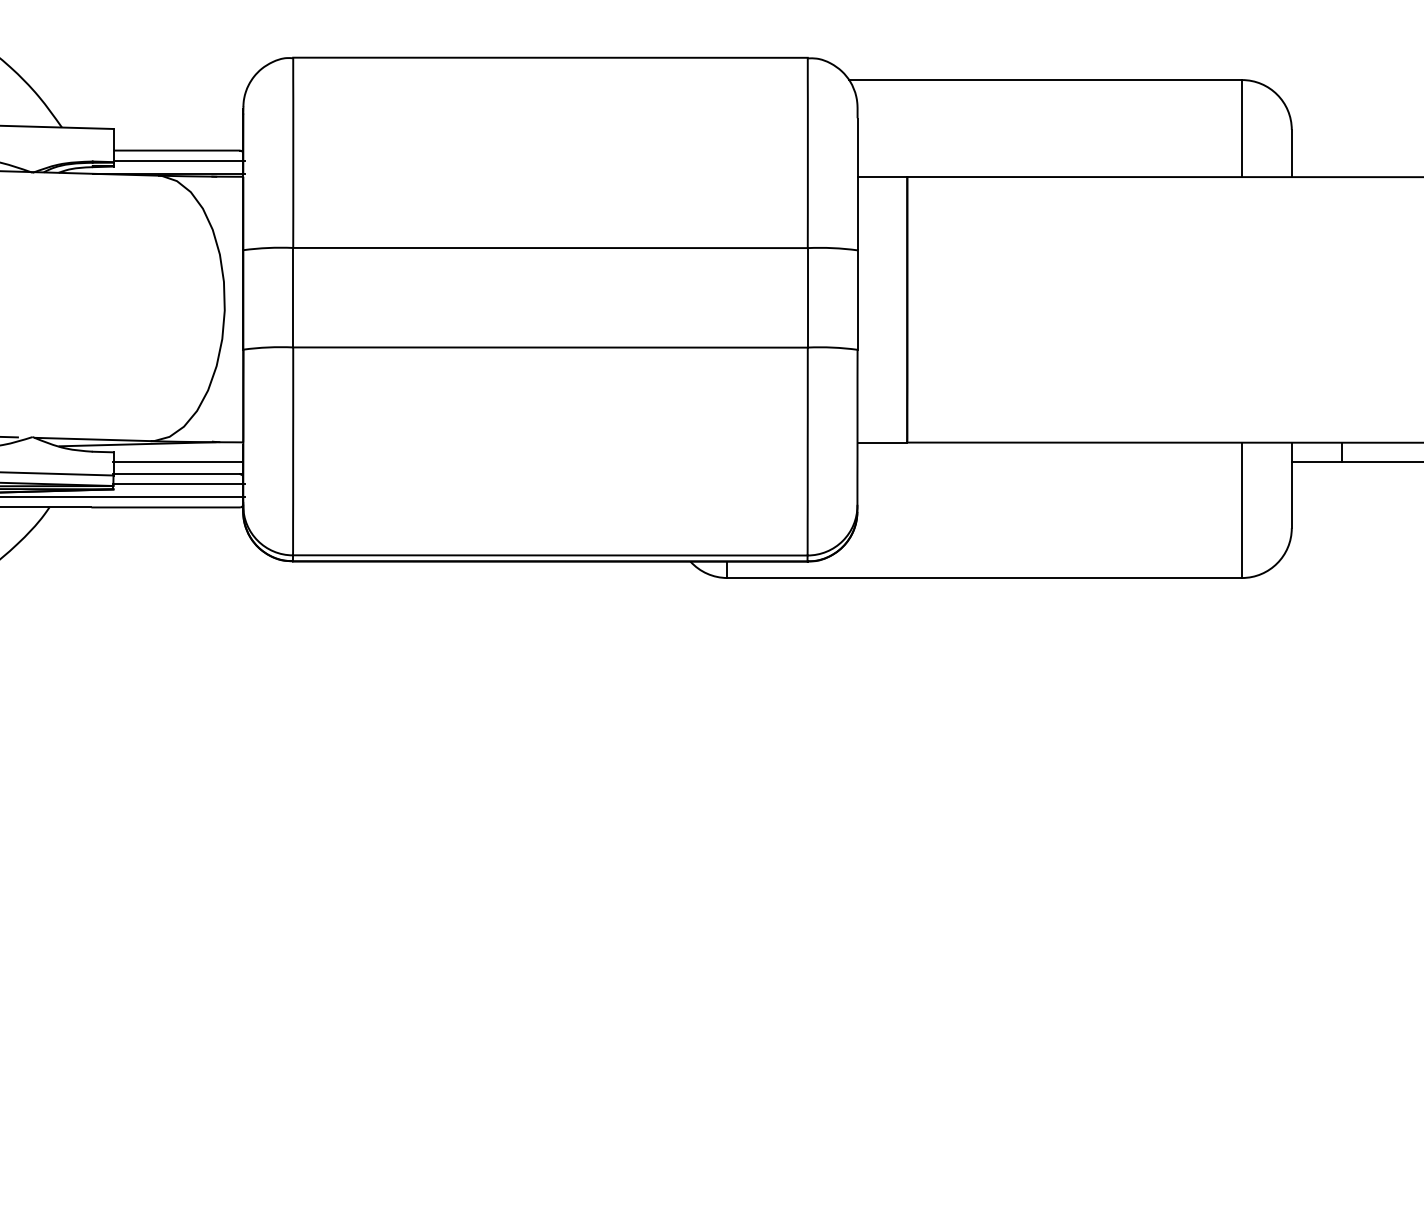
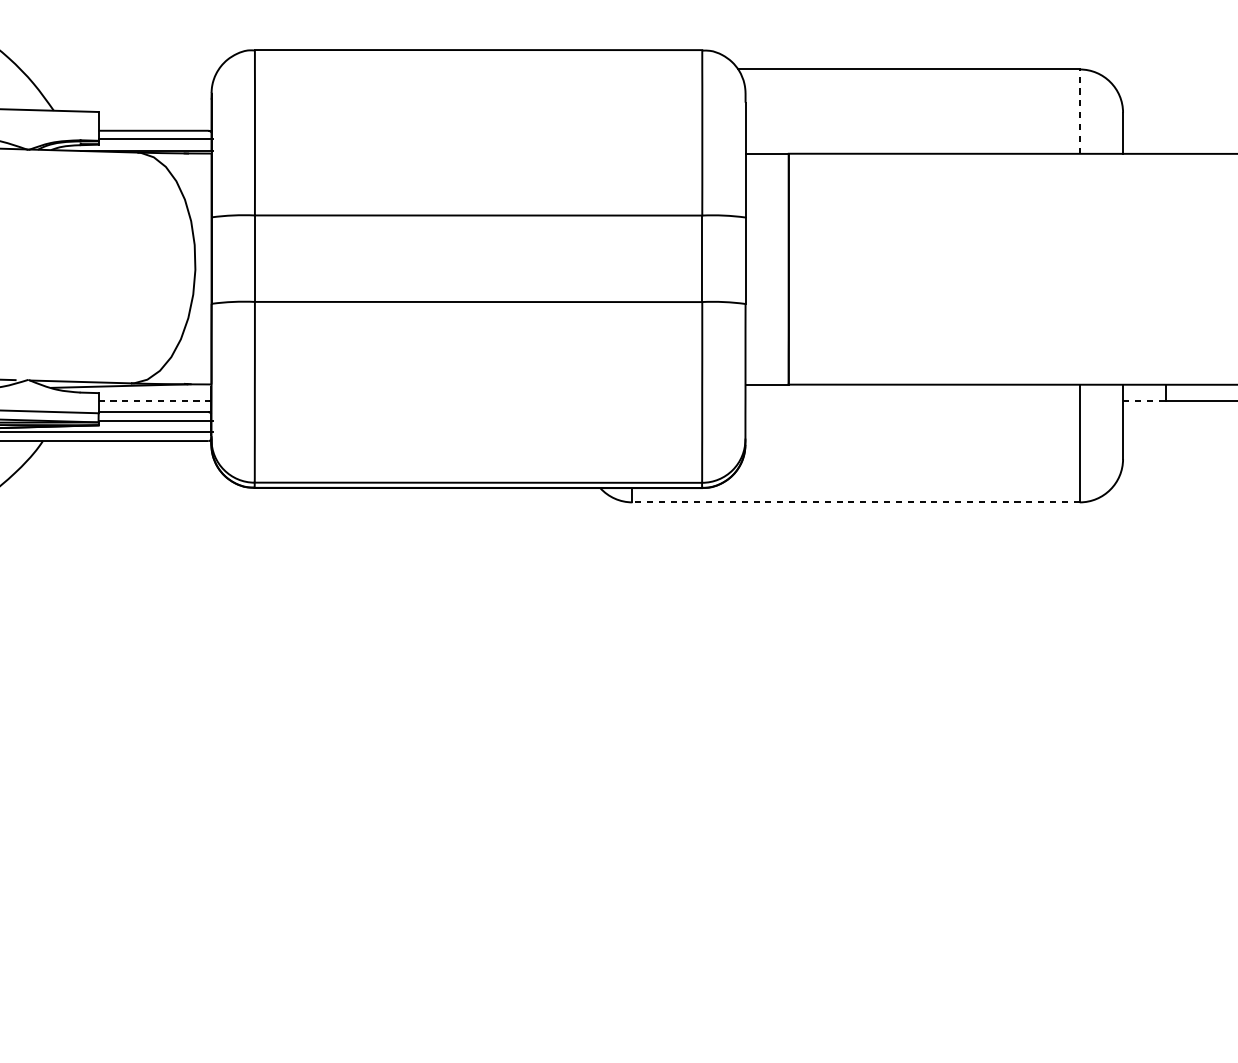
line: (1242, 128) -> (1080, 111), solid -> dashed
line: (178, 461) -> (155, 401), solid -> dashed
line: (1316, 461) -> (1144, 401), solid -> dashed
line: (984, 578) -> (855, 502), solid -> dashed

